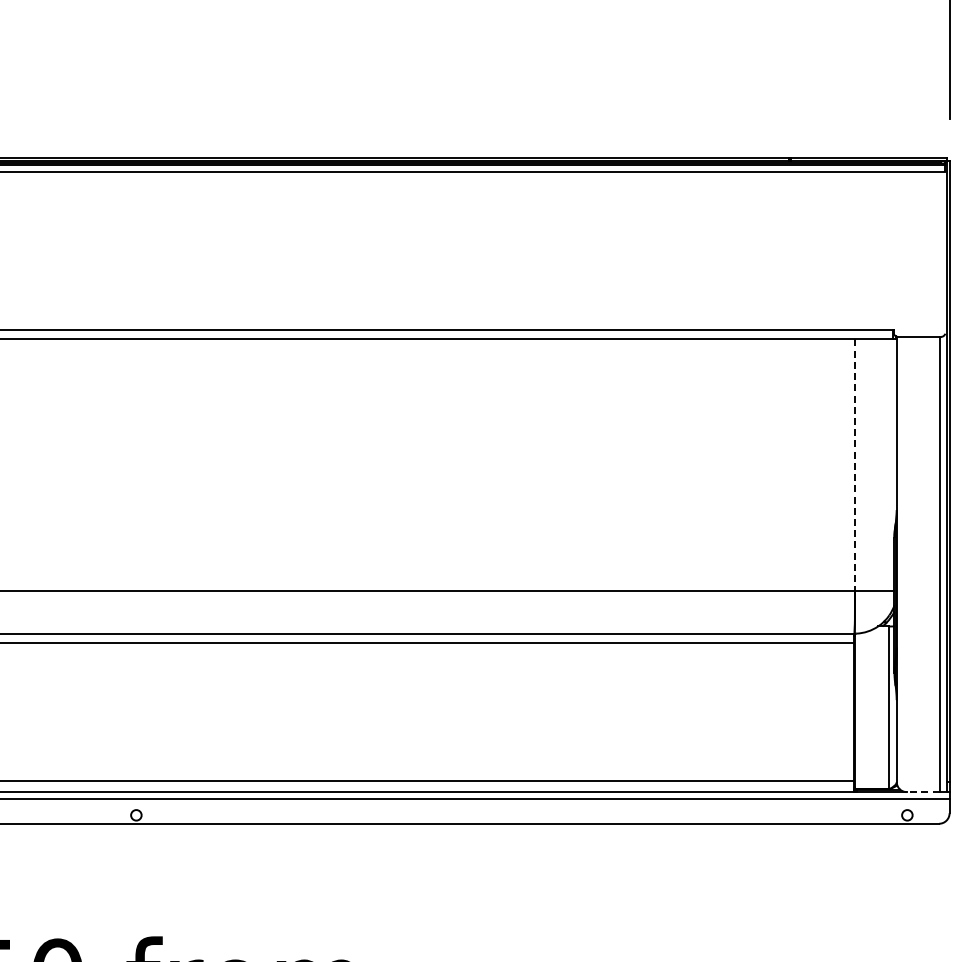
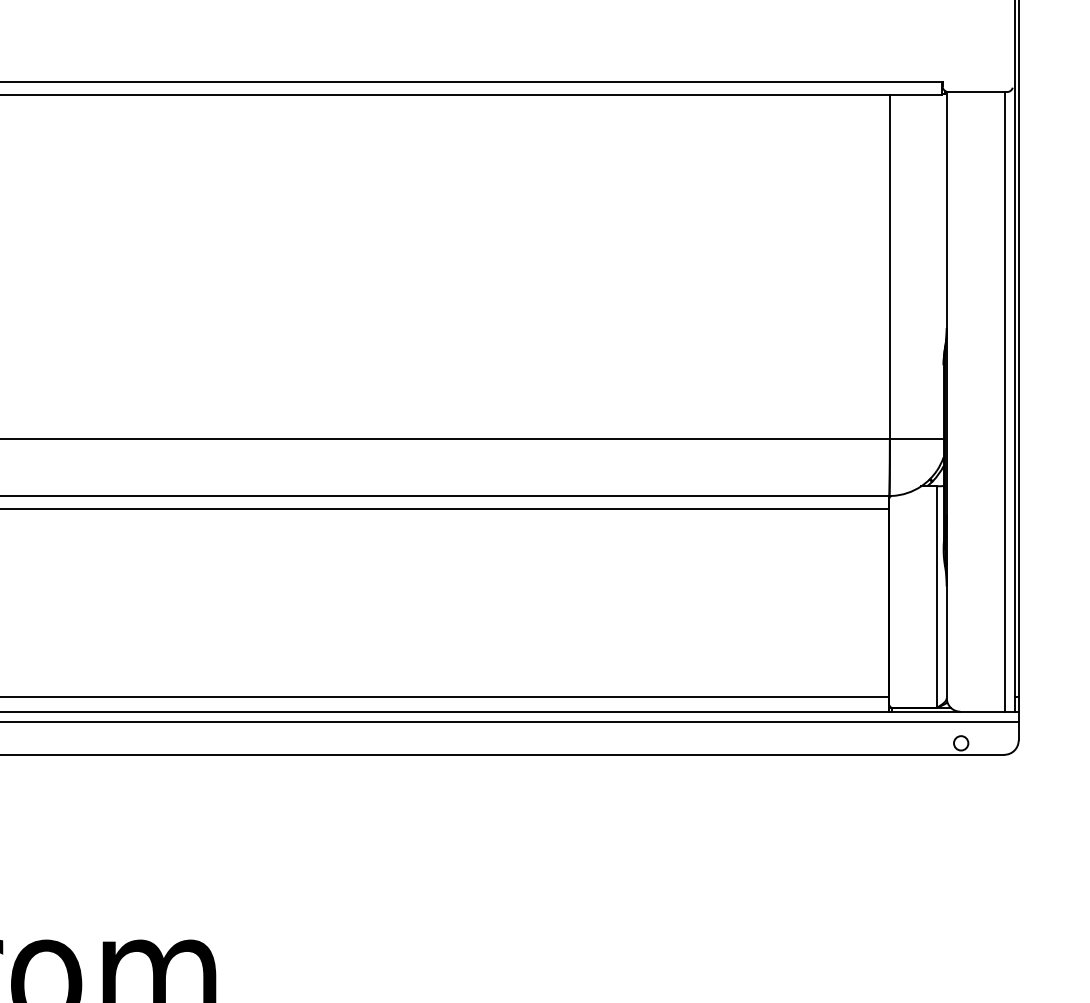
line: (854, 465) -> (889, 267), dashed -> solid
line: (922, 792) -> (981, 712), dashed -> solid

